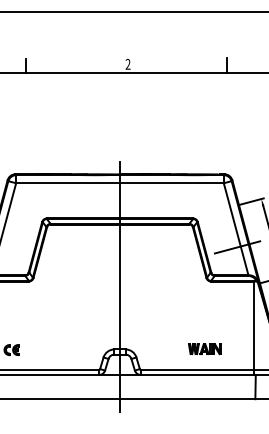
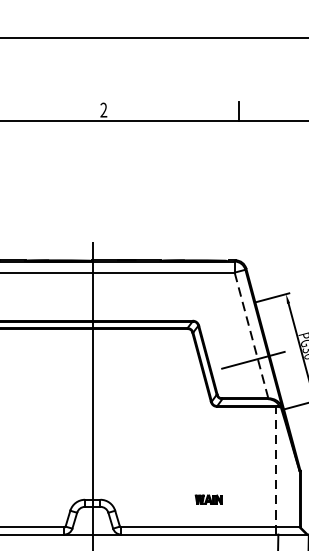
line: (236, 229) -> (252, 335), solid -> dashed
line: (254, 327) -> (276, 469), solid -> dashed
part: (204, 349) -> (208, 499), size x0.6

